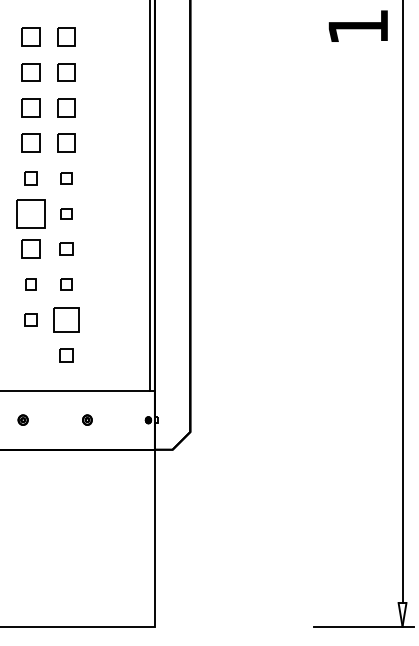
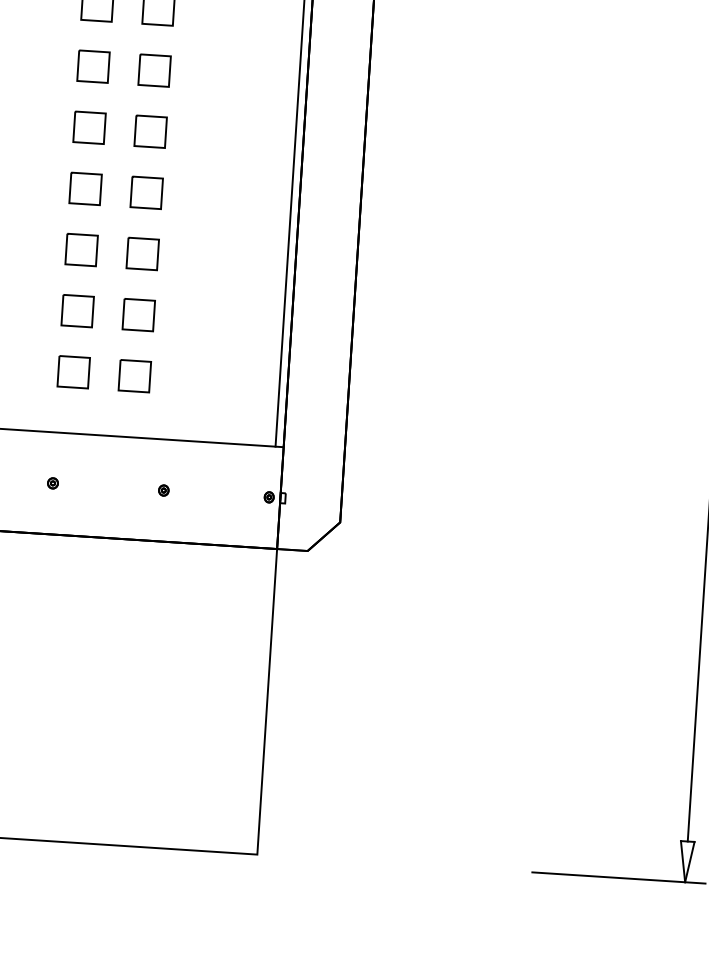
part: (30, 178) -> (92, 66), size x1.43
part: (66, 178) -> (154, 70), size x1.67
part: (30, 213) -> (88, 126), size x0.62
part: (66, 213) -> (150, 131), size x1.67
part: (66, 248) -> (146, 191), size x1.43
part: (30, 284) -> (80, 249), size x1.67
part: (66, 284) -> (142, 253), size x1.67
part: (30, 319) -> (76, 310), size x1.43
part: (66, 319) -> (138, 314), size x0.71
part: (30, 355) -> (72, 372), added
part: (66, 355) -> (134, 376), size x1.43
part: (23, 420) -> (53, 483), size x0.62
part: (87, 420) -> (163, 490), size x0.62

